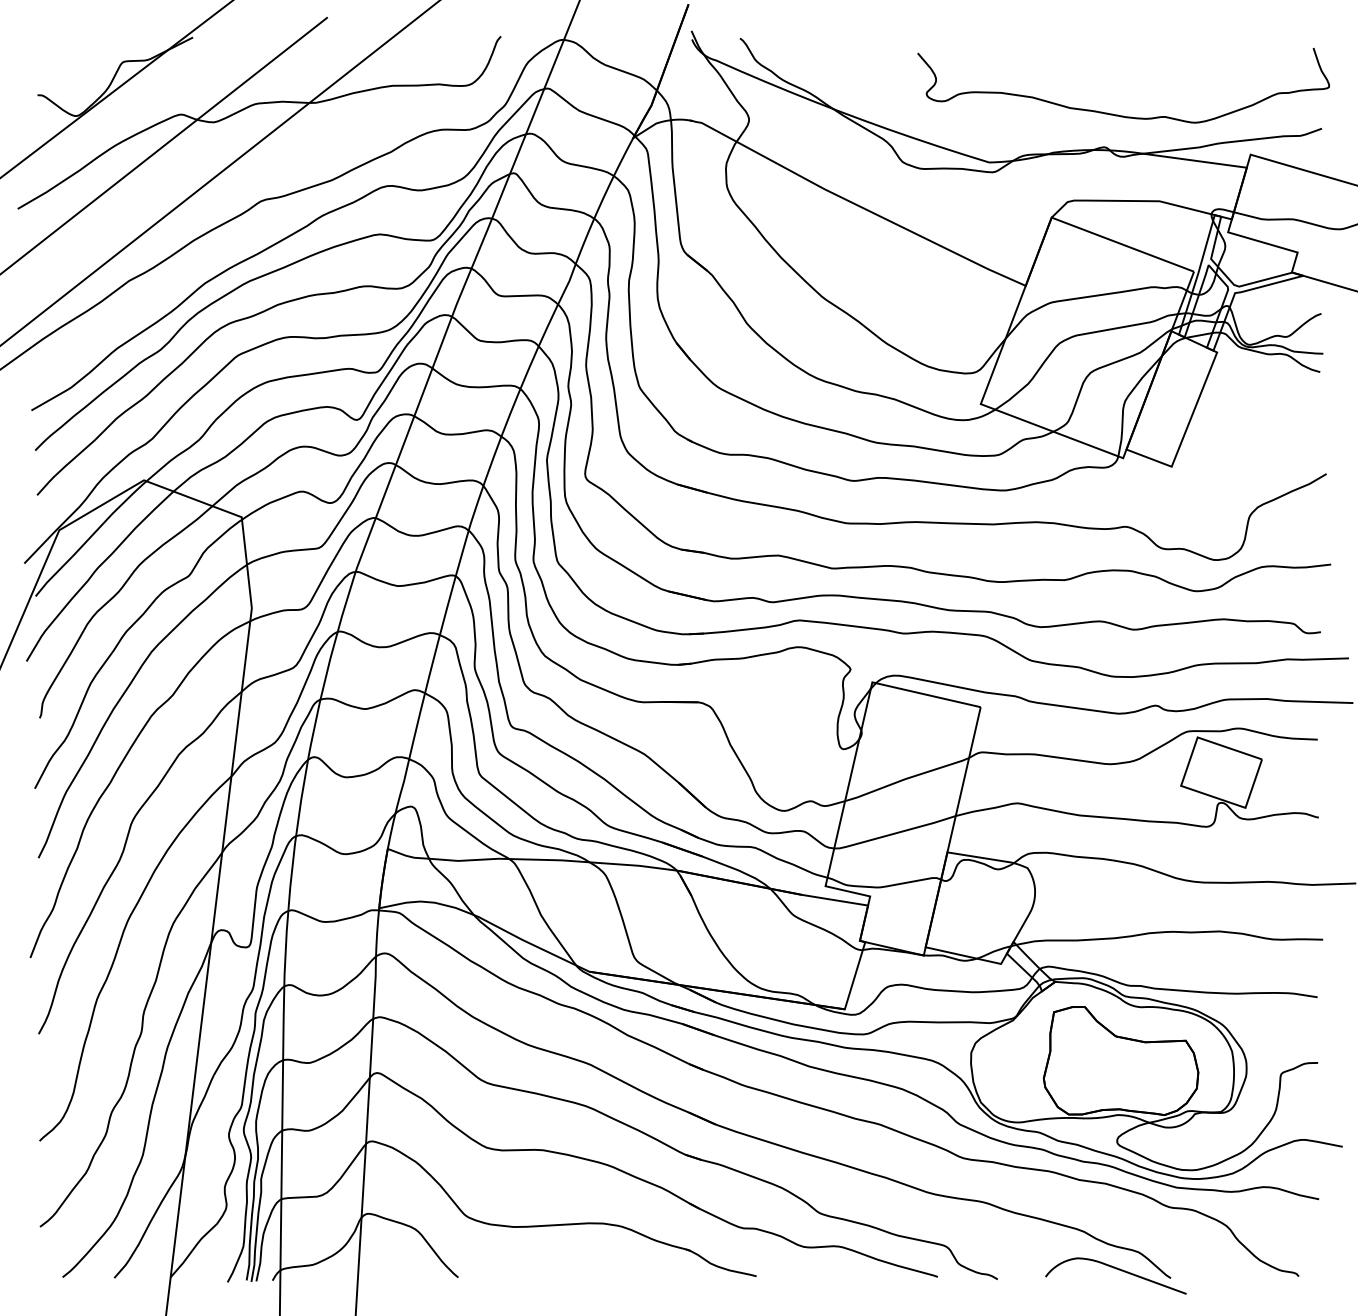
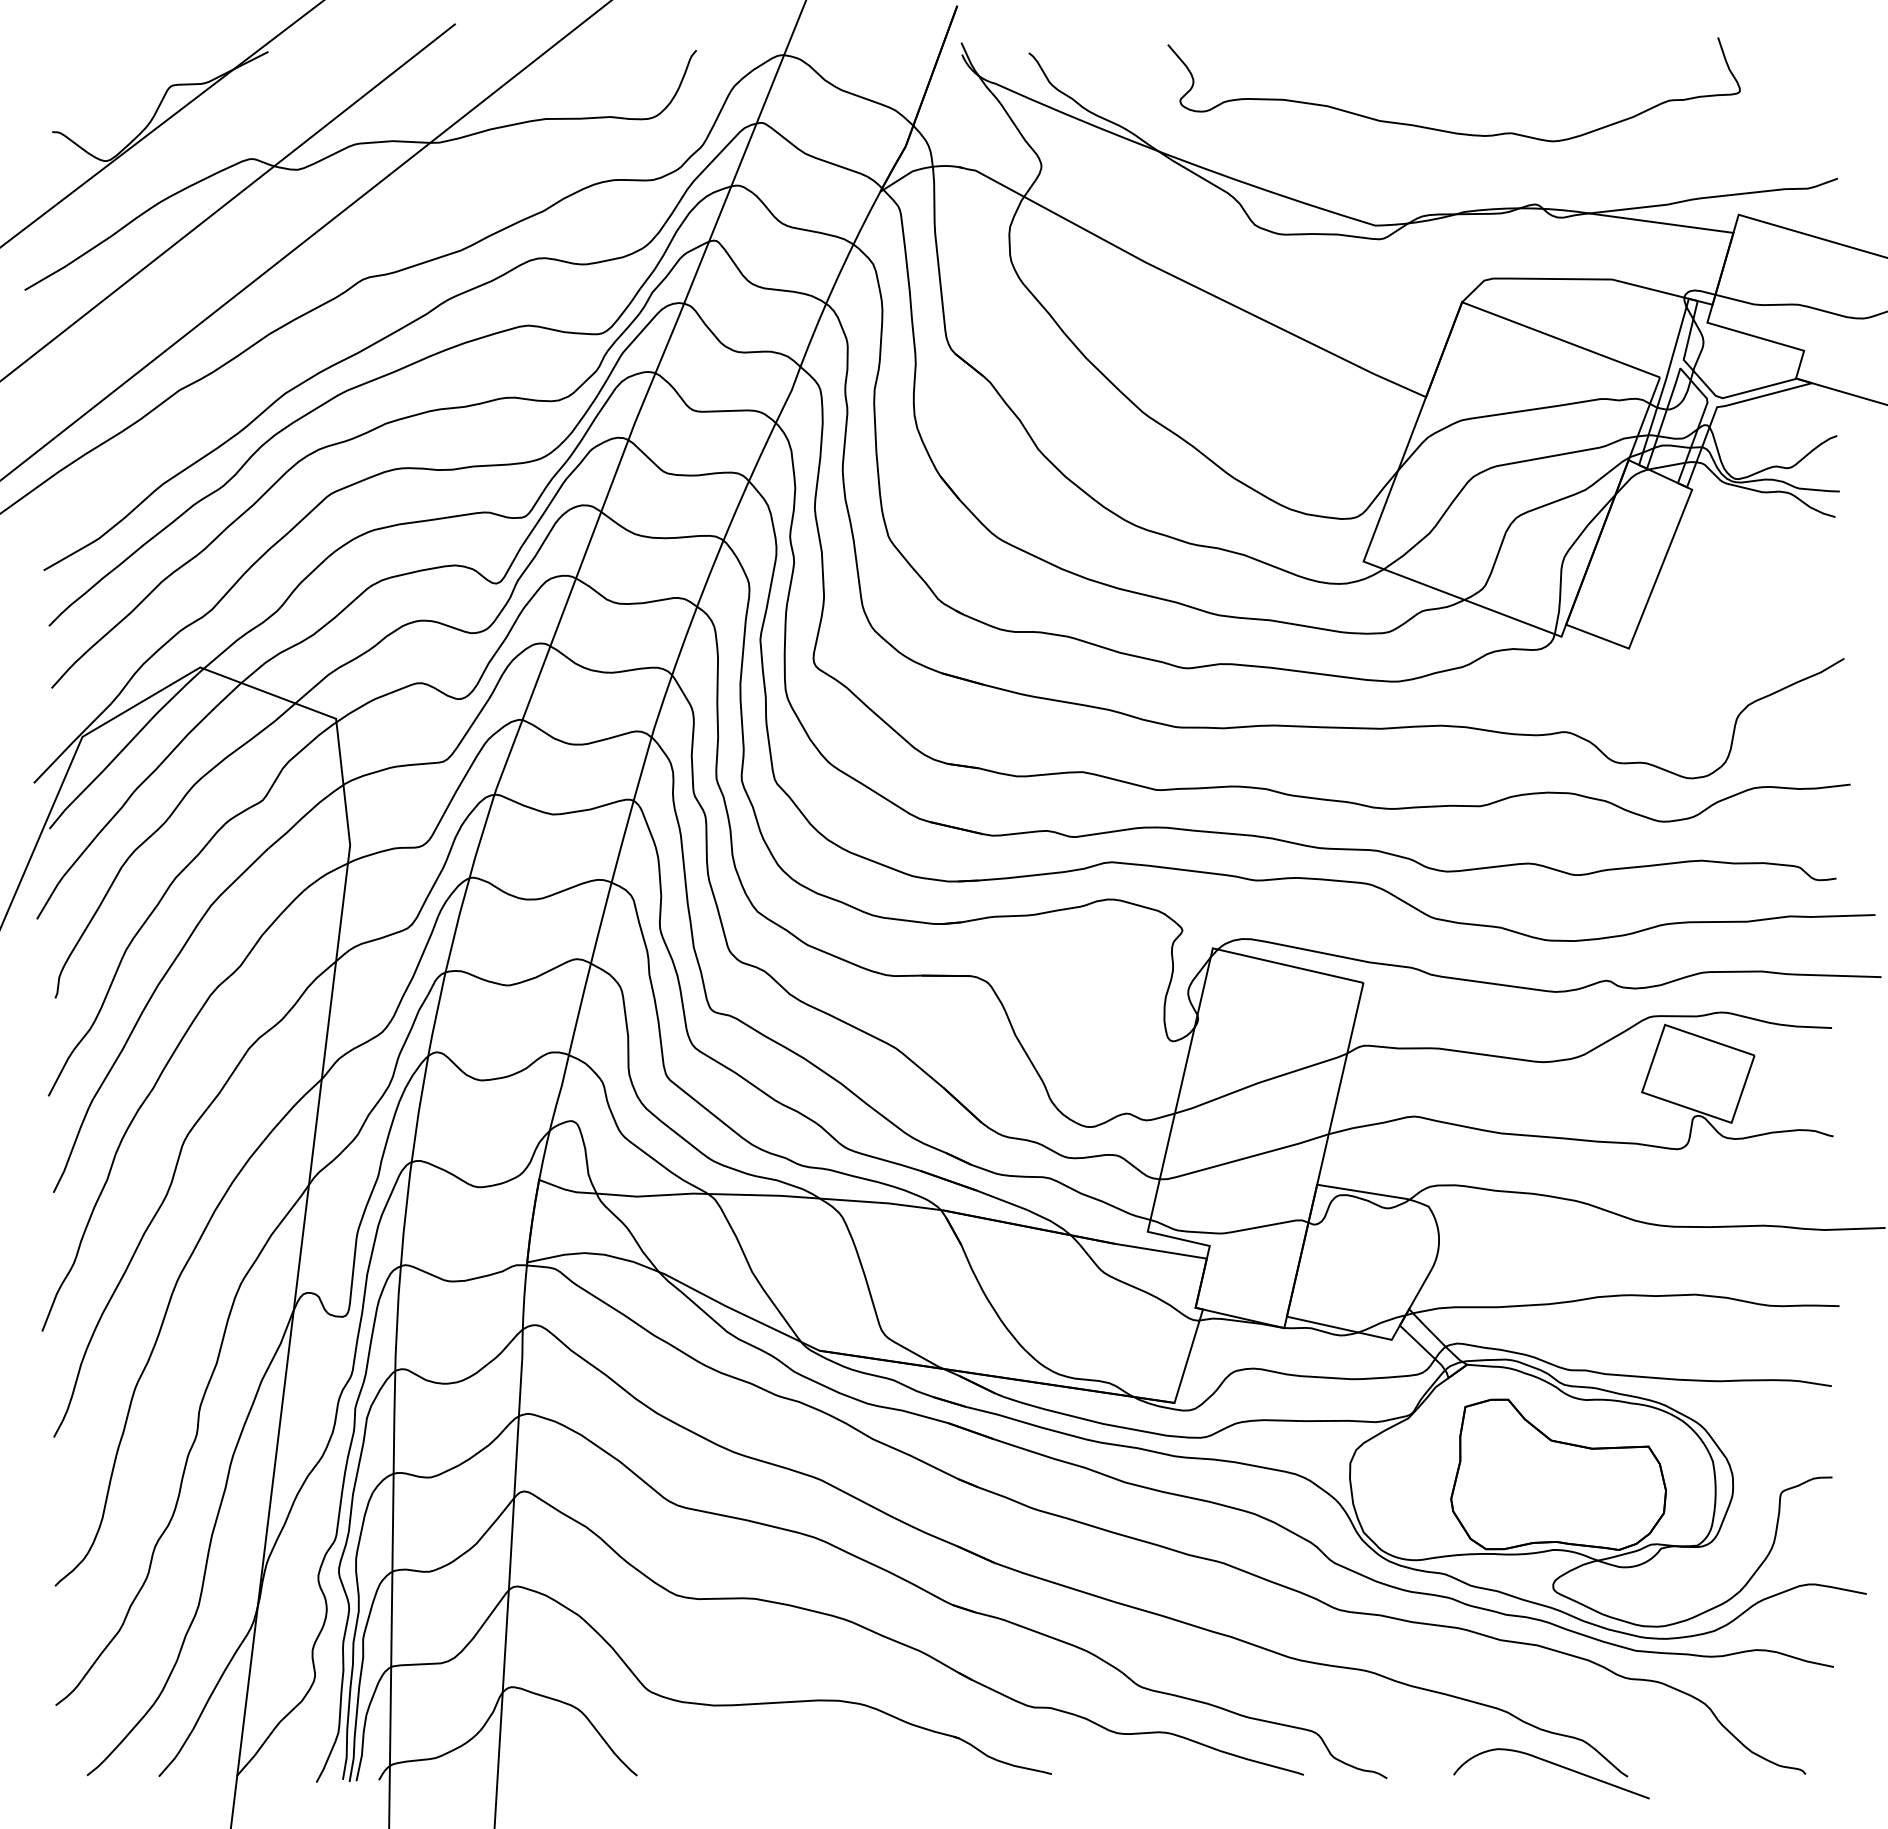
curve: (1118, 114) -> (1447, 130), moved

